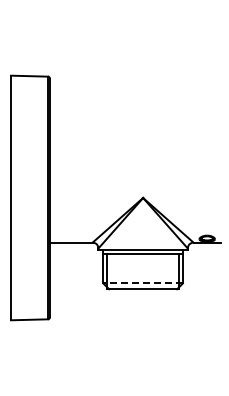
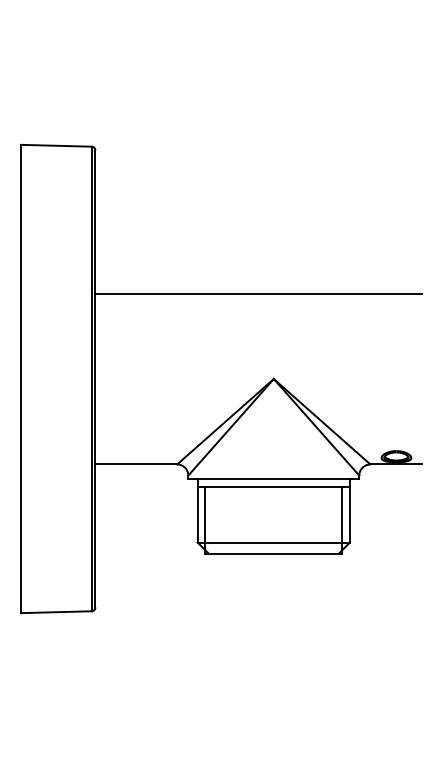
line: (134, 153) -> (257, 293), added
line: (143, 283) -> (274, 542), dashed -> solid

